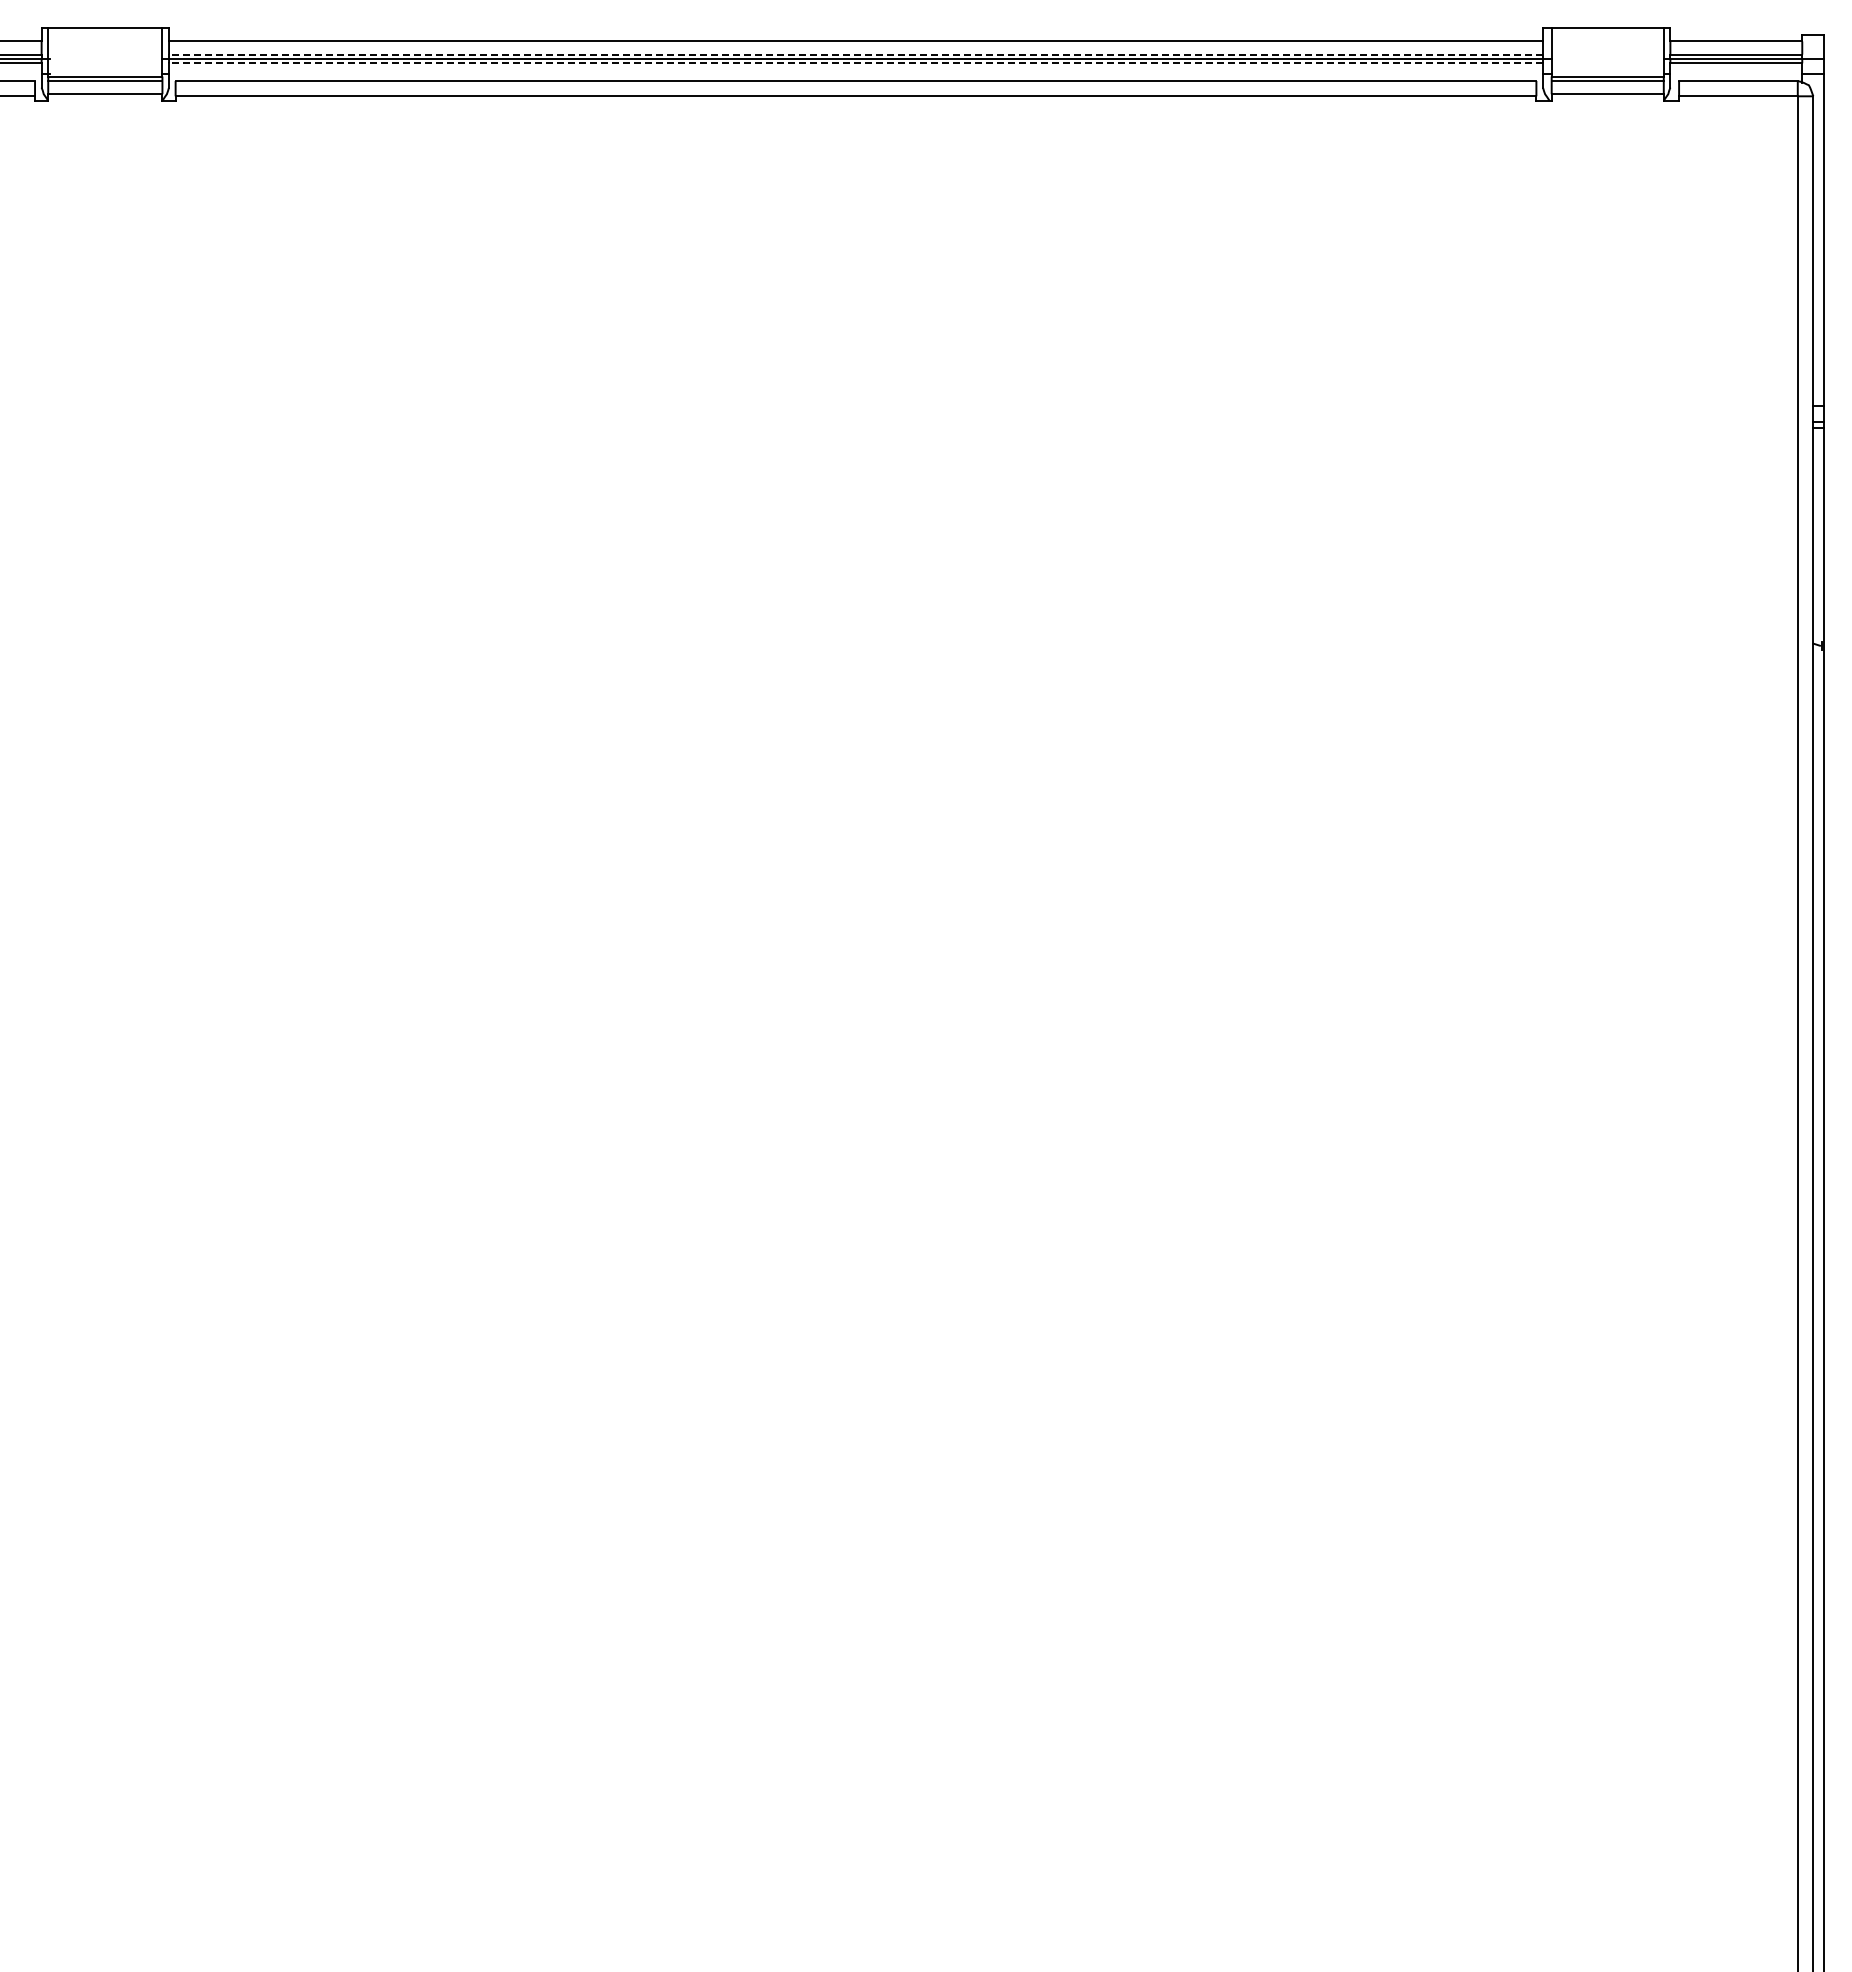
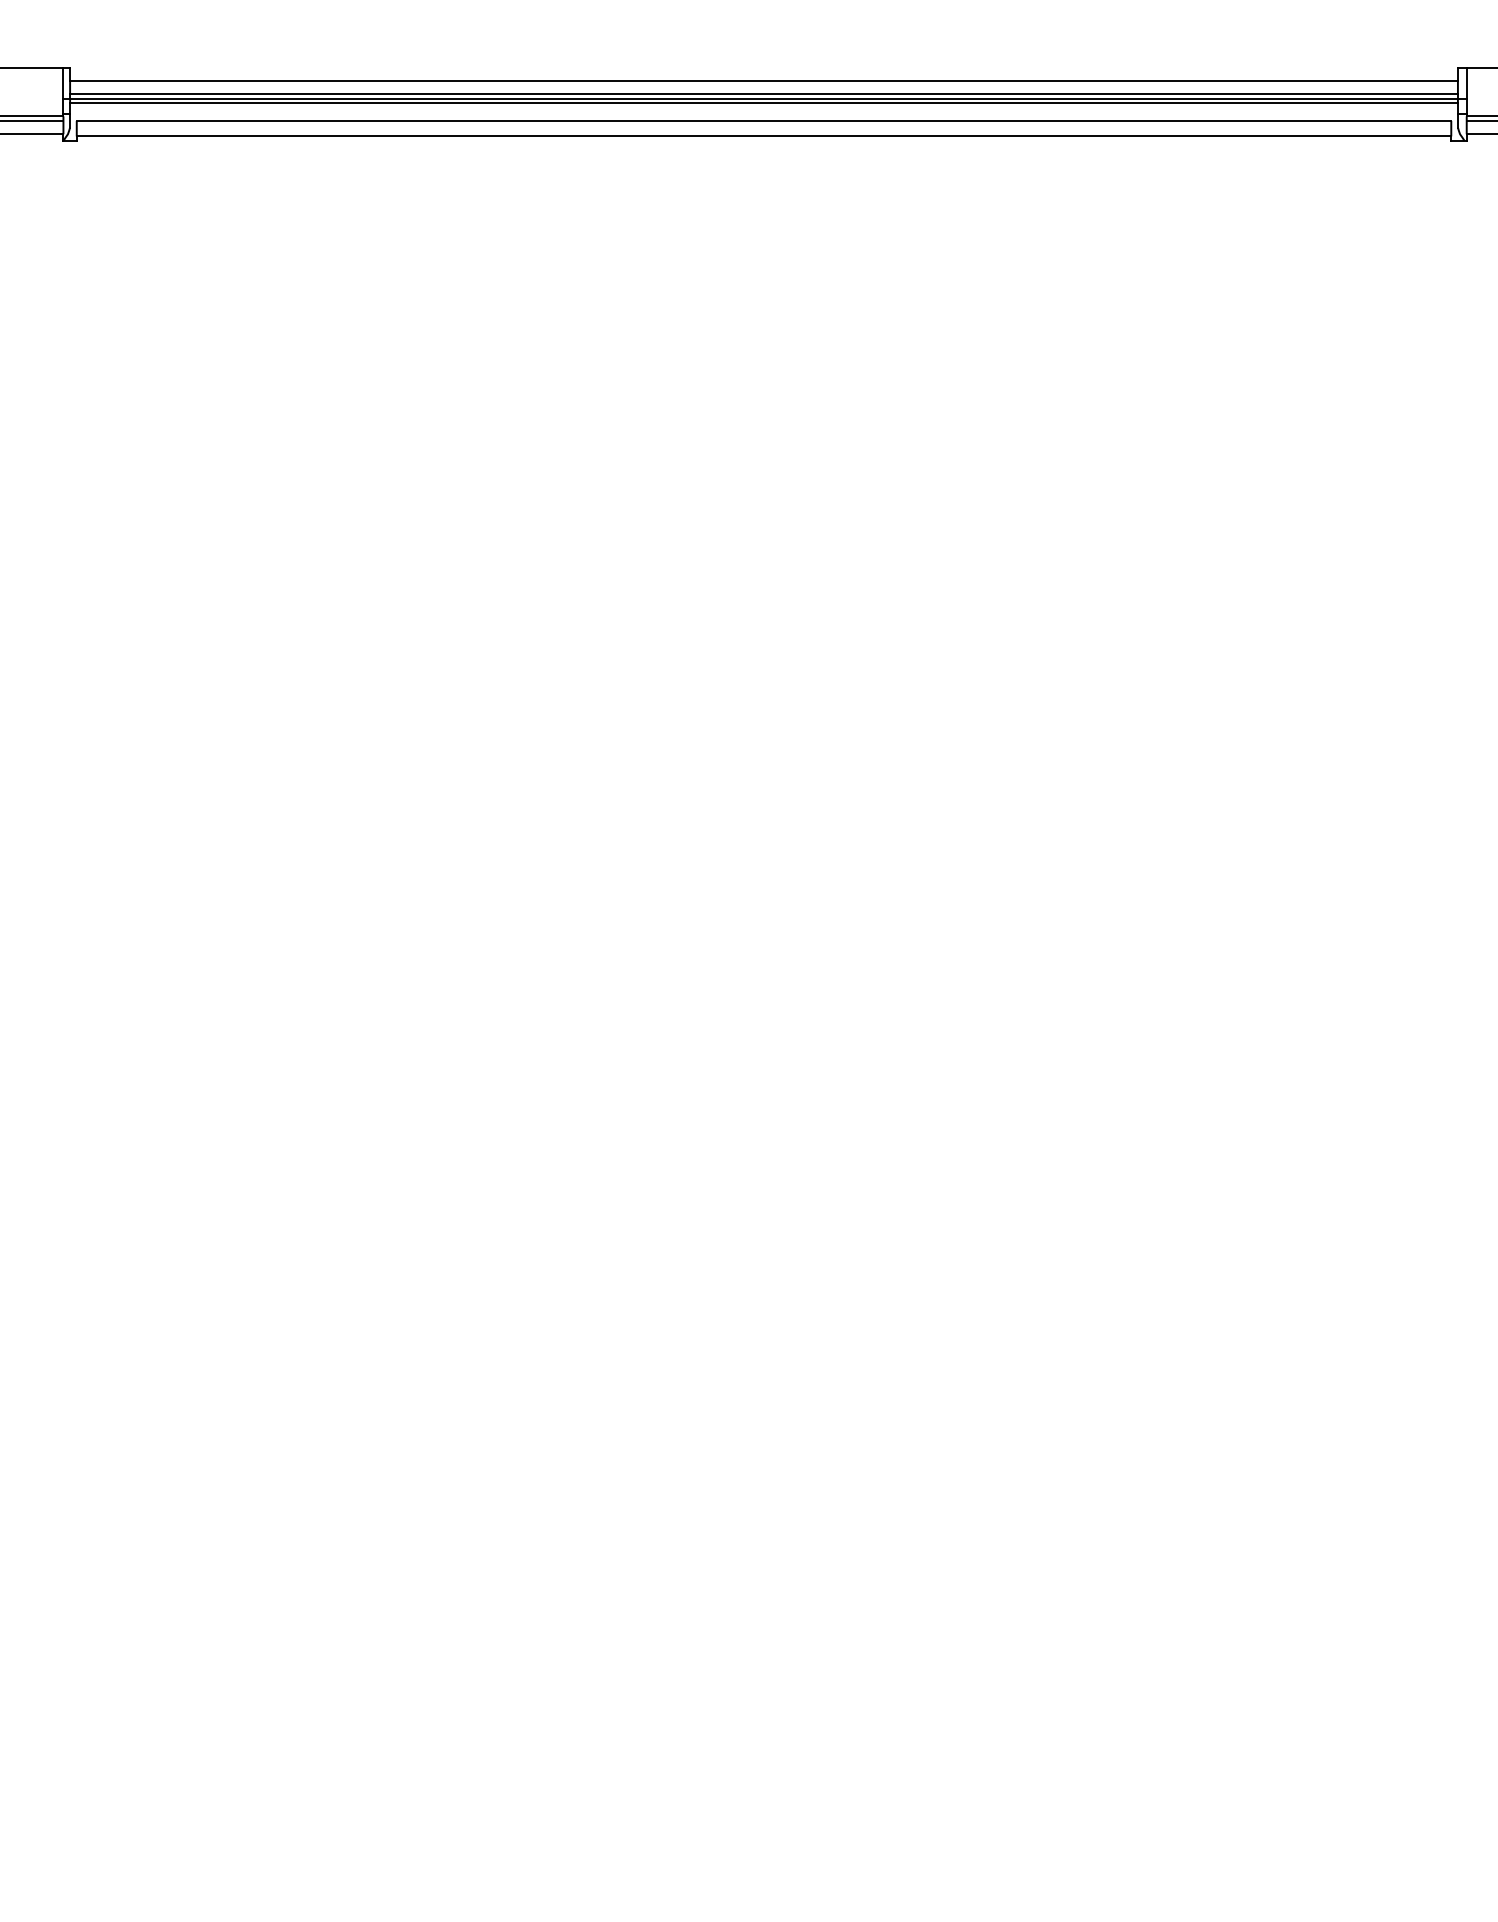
line: (856, 54) -> (764, 94), dashed -> solid
line: (856, 63) -> (764, 103), dashed -> solid

